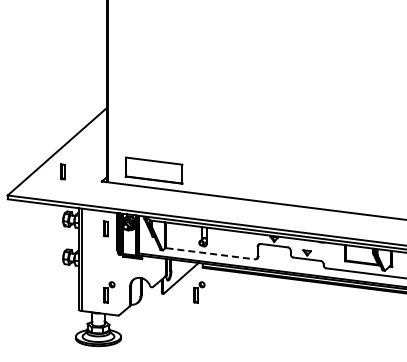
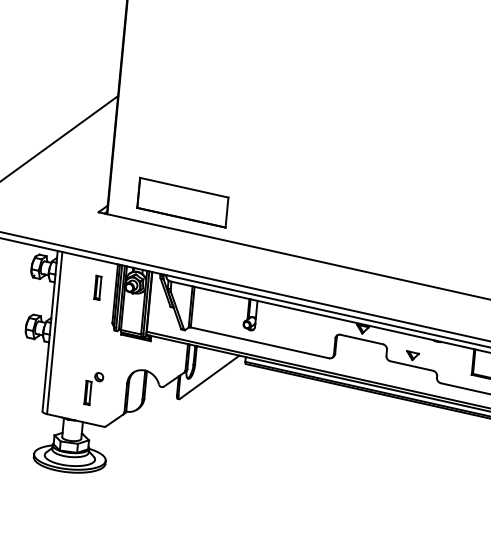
part: (62, 171) -> (37, 190), removed
line: (210, 253) -> (259, 342), dashed -> solid
part: (199, 292) -> (236, 402), removed

